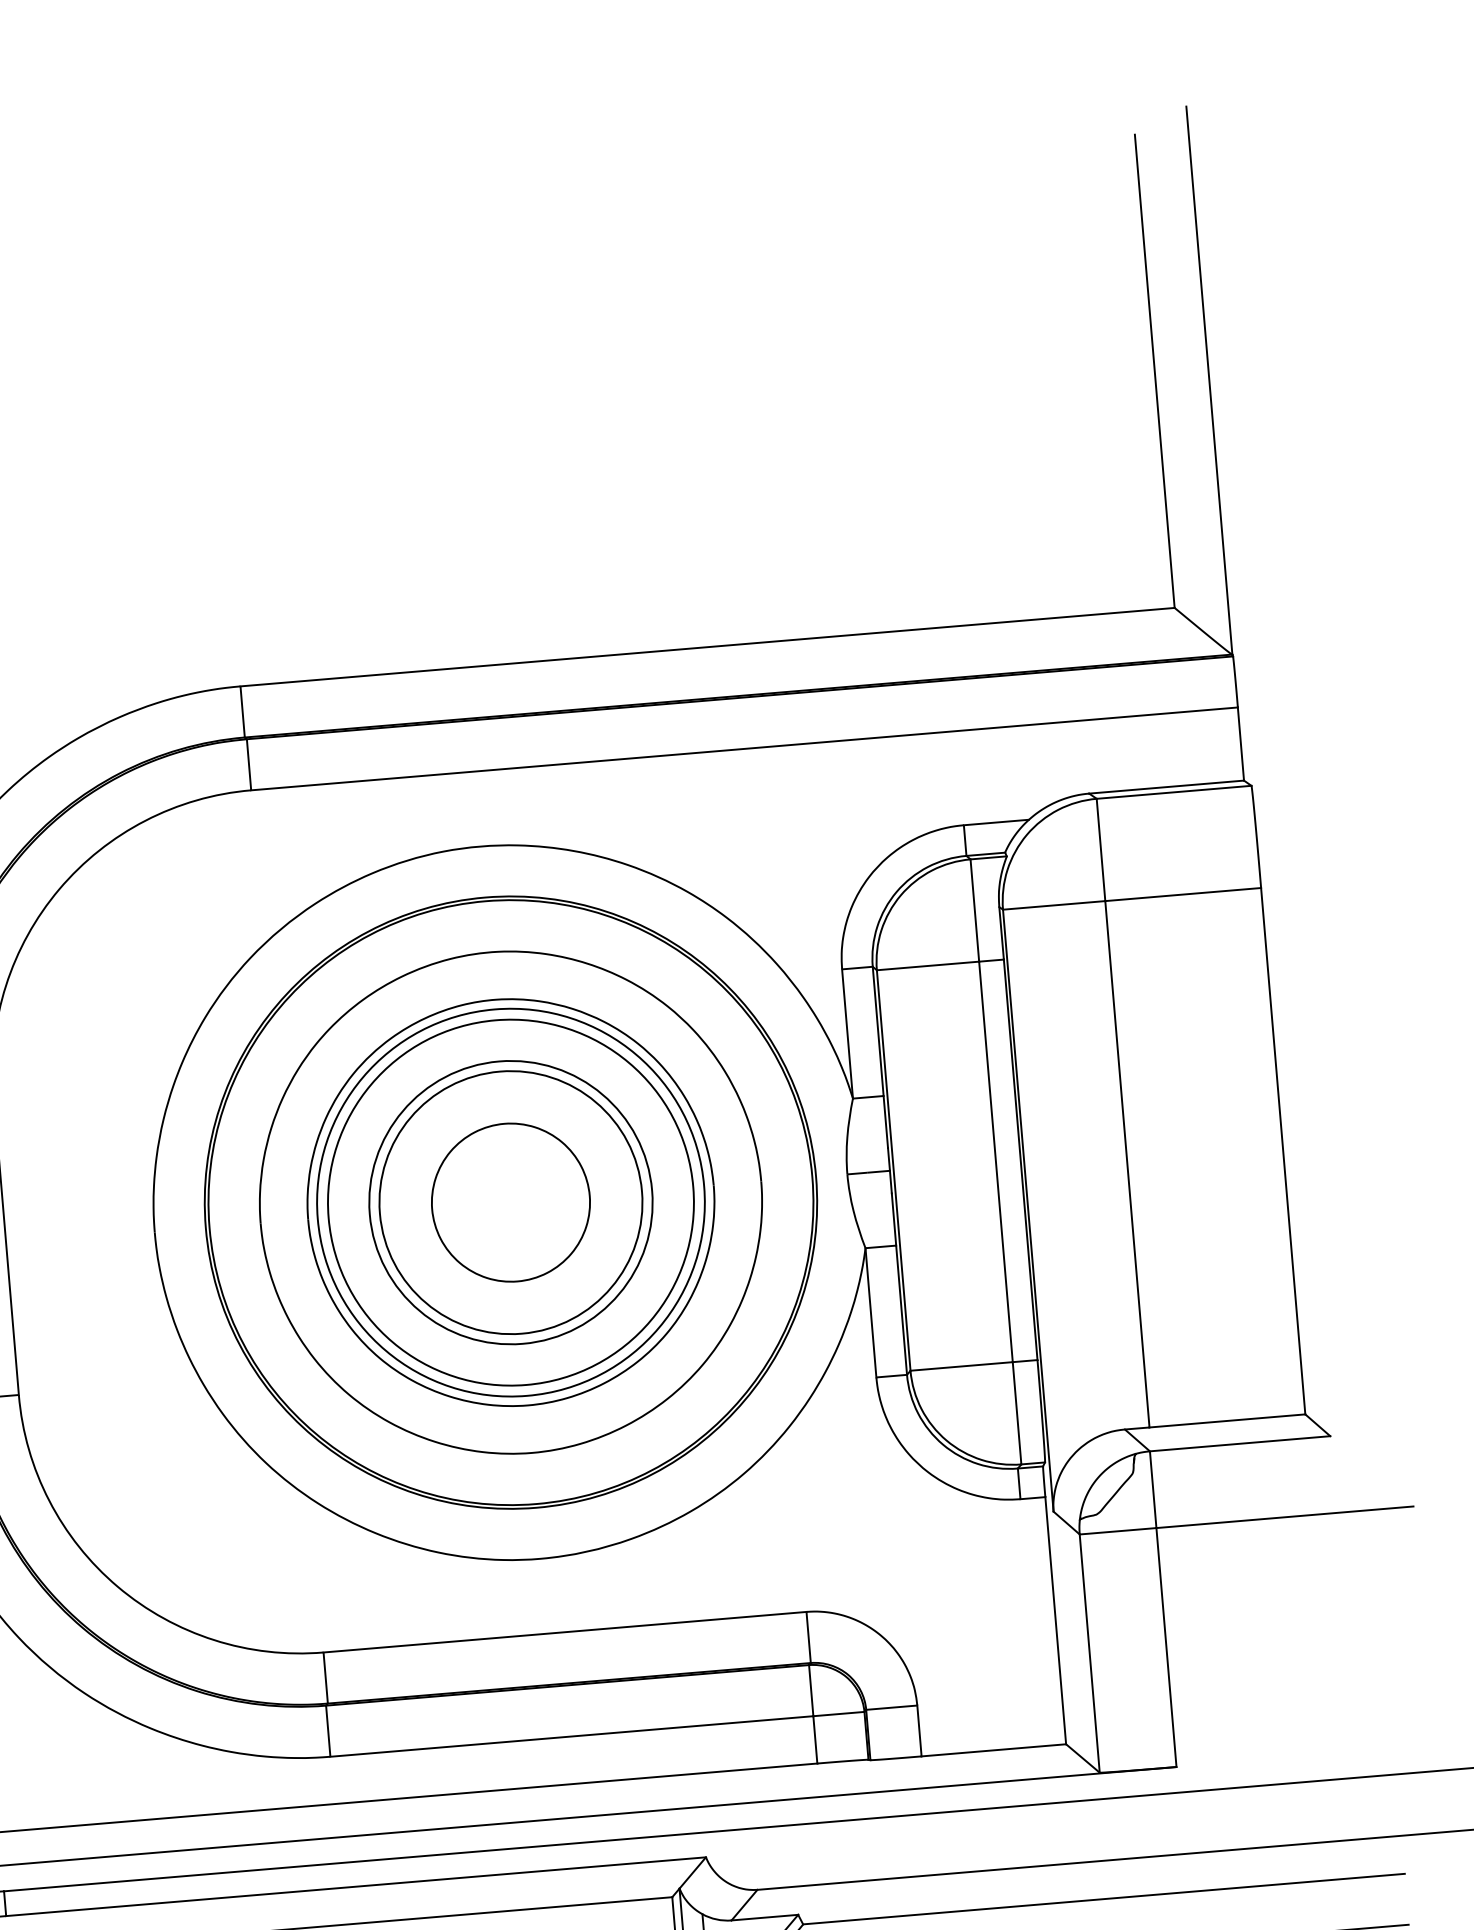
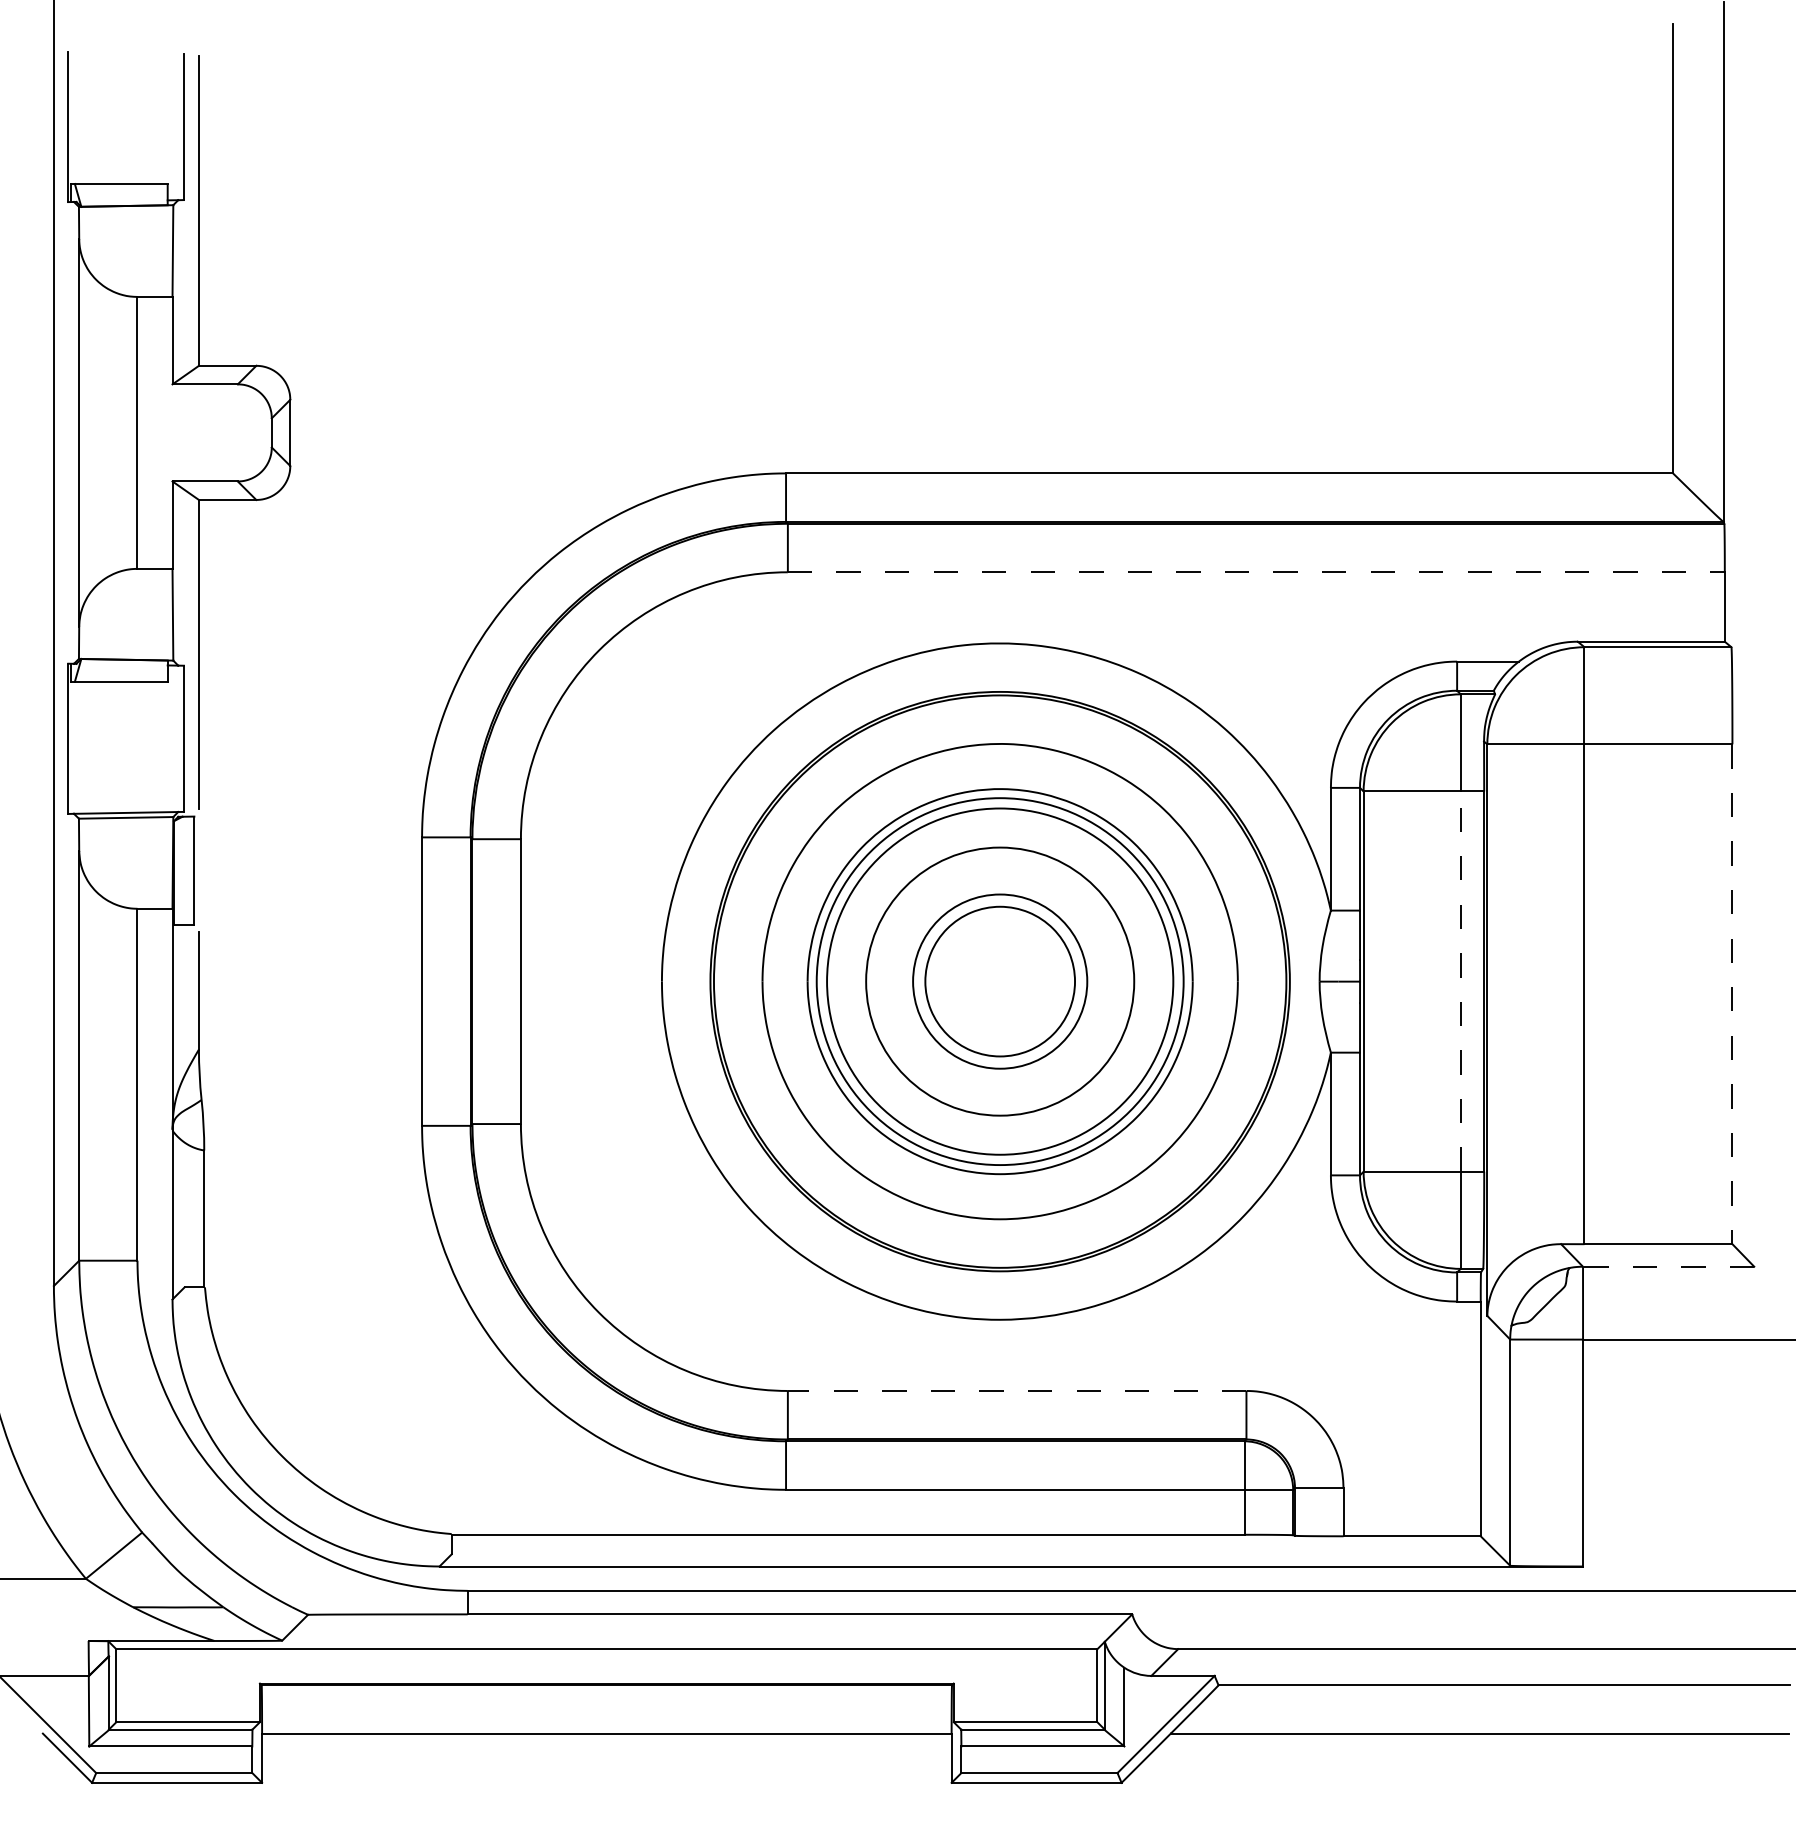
line: (744, 749) -> (1256, 572), solid -> dashed
line: (1283, 1151) -> (1732, 994), solid -> dashed
line: (995, 1161) -> (1460, 981), solid -> dashed
circle: (510, 1202) -> (999, 981), size x0.7
line: (1239, 1443) -> (1668, 1266), solid -> dashed
line: (564, 1631) -> (1016, 1390), solid -> dashed

